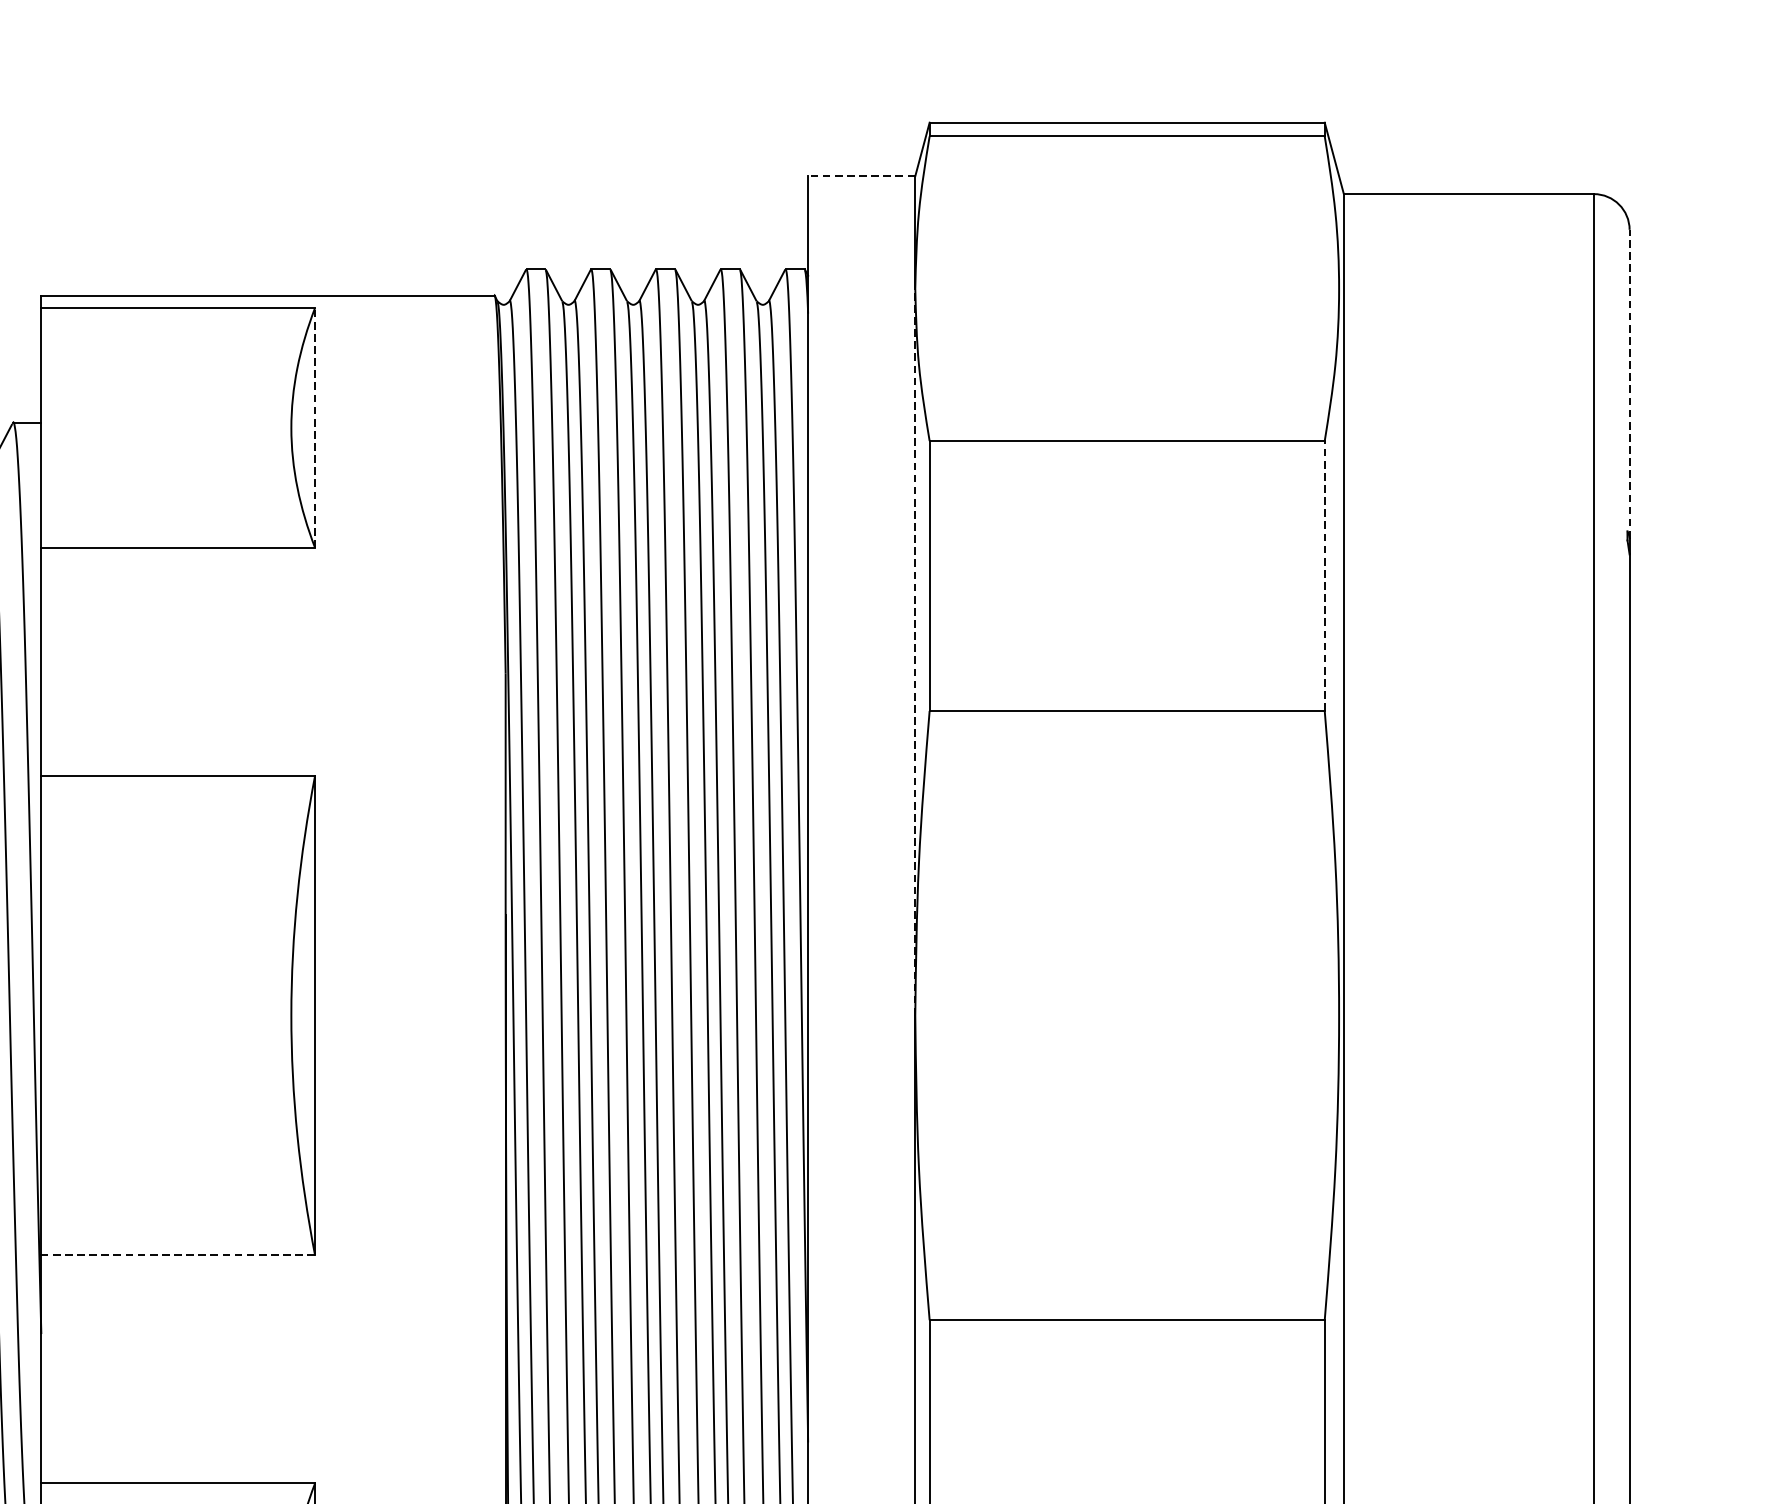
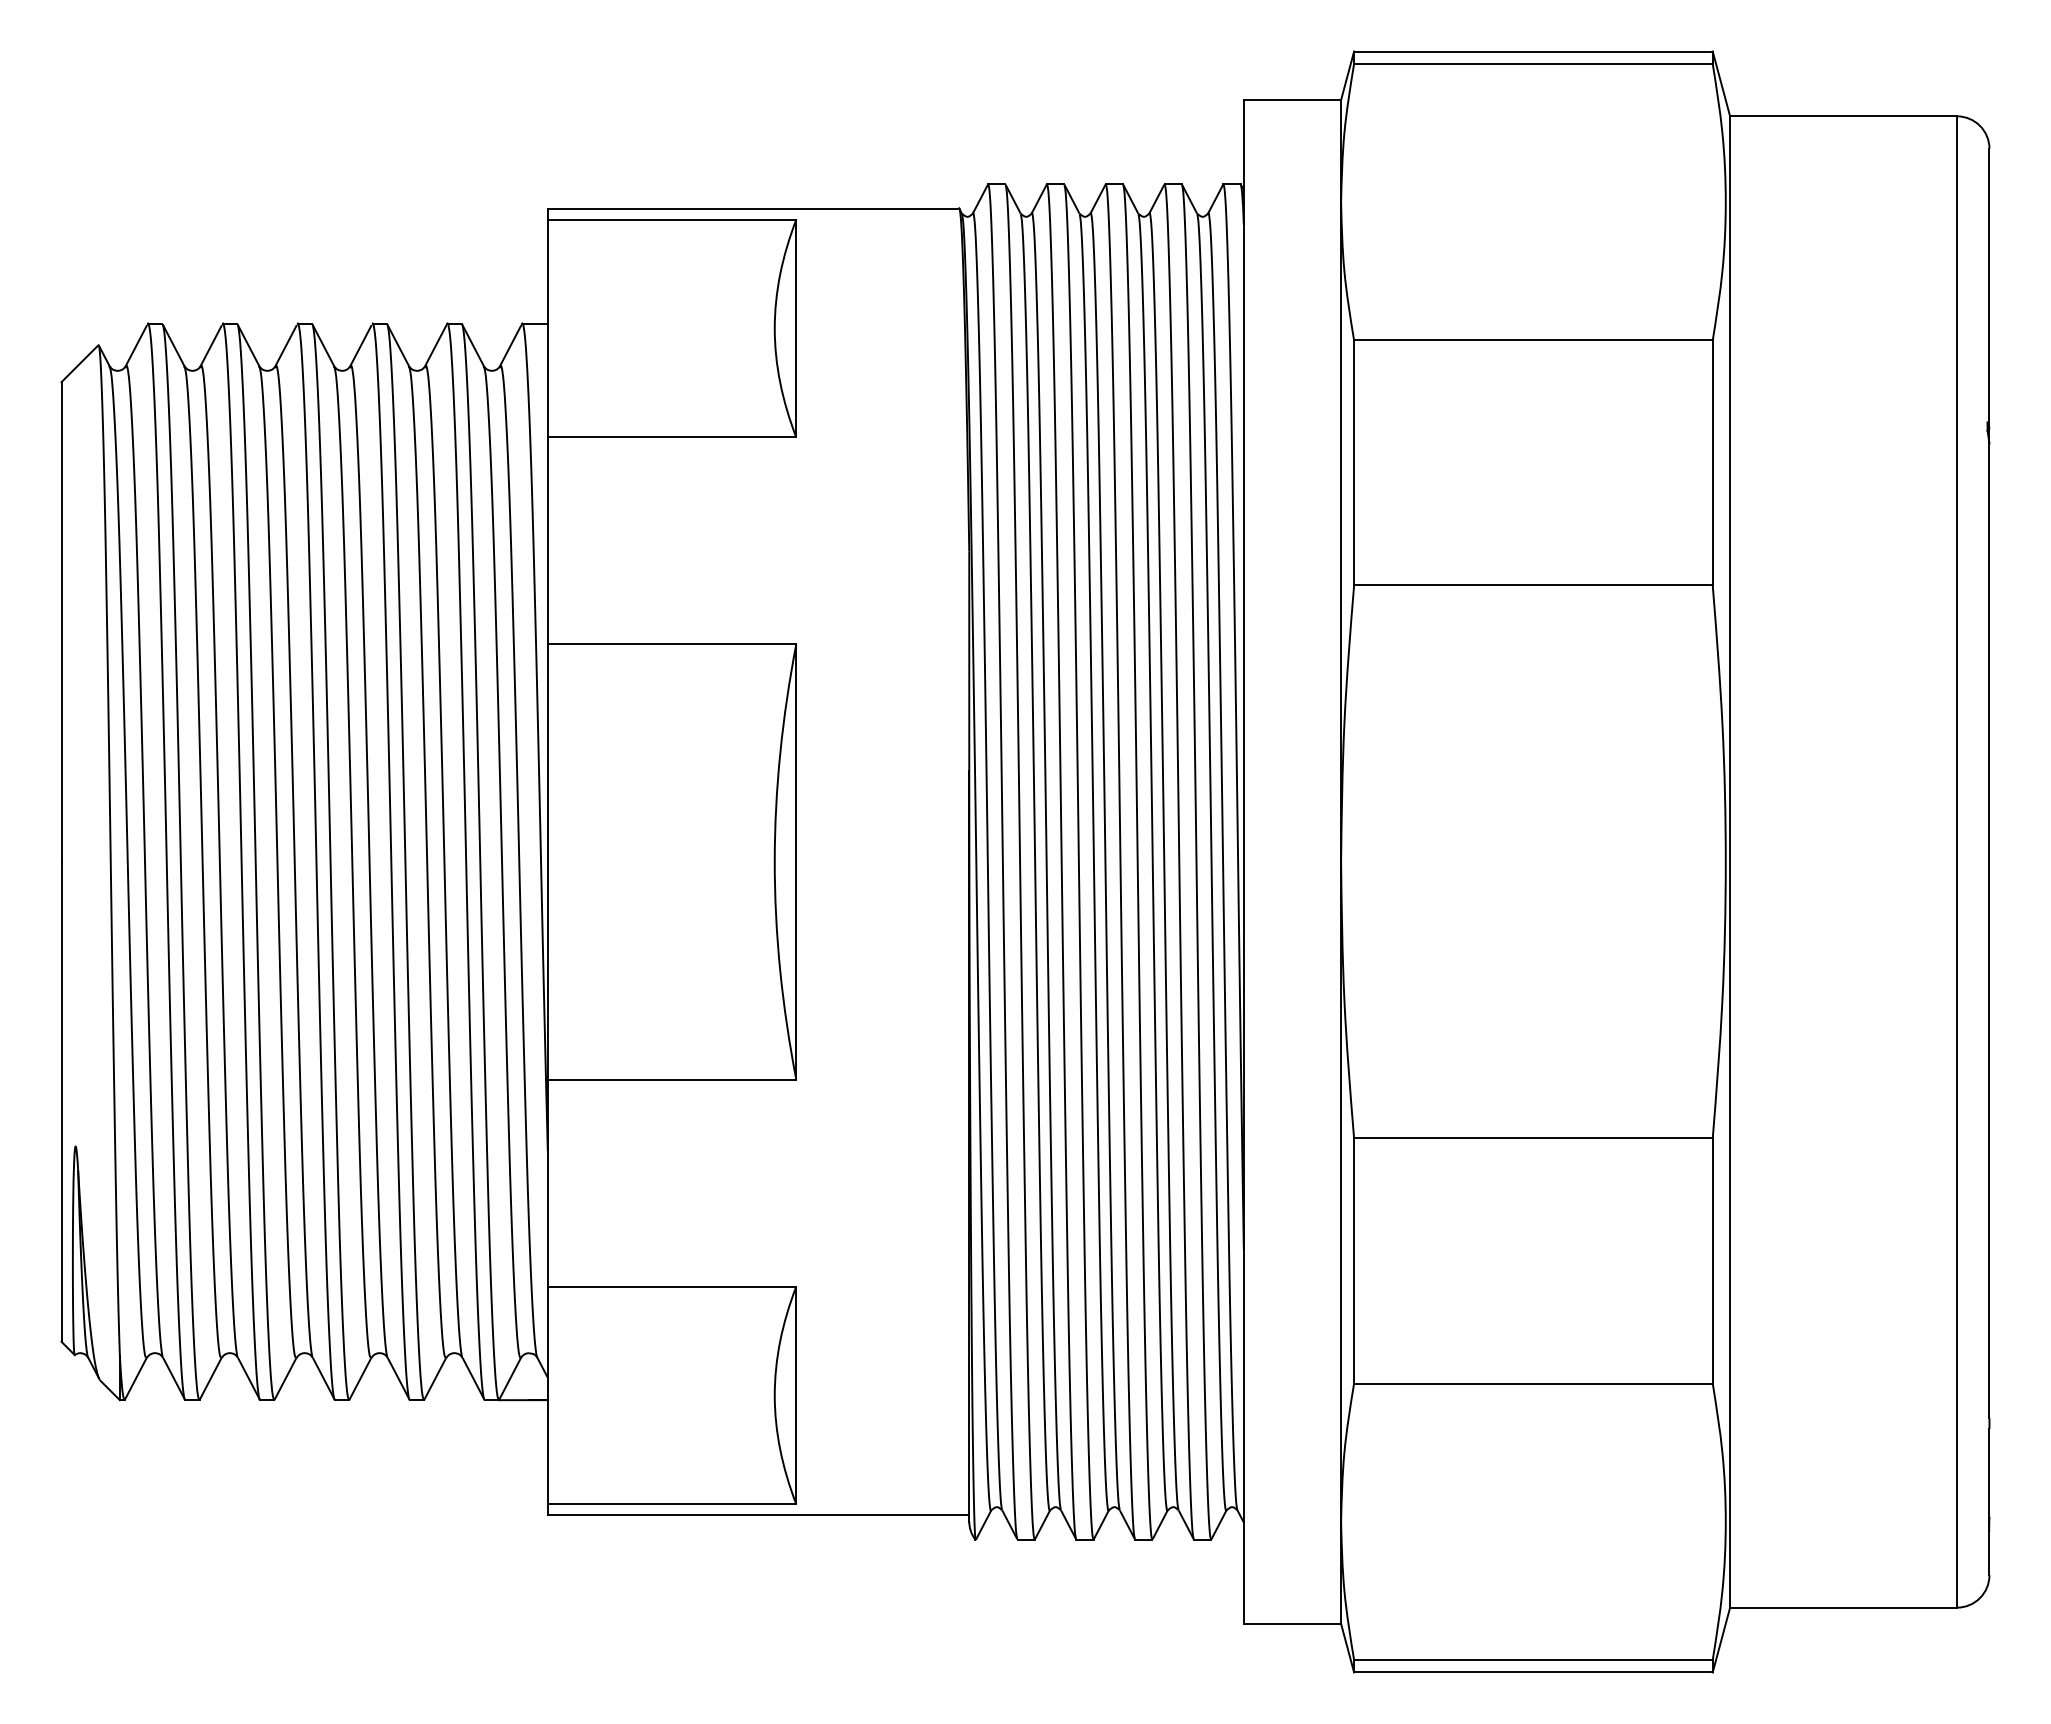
line: (861, 176) -> (1292, 100), dashed -> solid
line: (1629, 383) -> (1989, 288), dashed -> solid
line: (315, 427) -> (796, 328), dashed -> solid
line: (1324, 575) -> (1712, 462), dashed -> solid
line: (915, 652) -> (1341, 532), dashed -> solid
line: (177, 1255) -> (671, 1079), dashed -> solid

